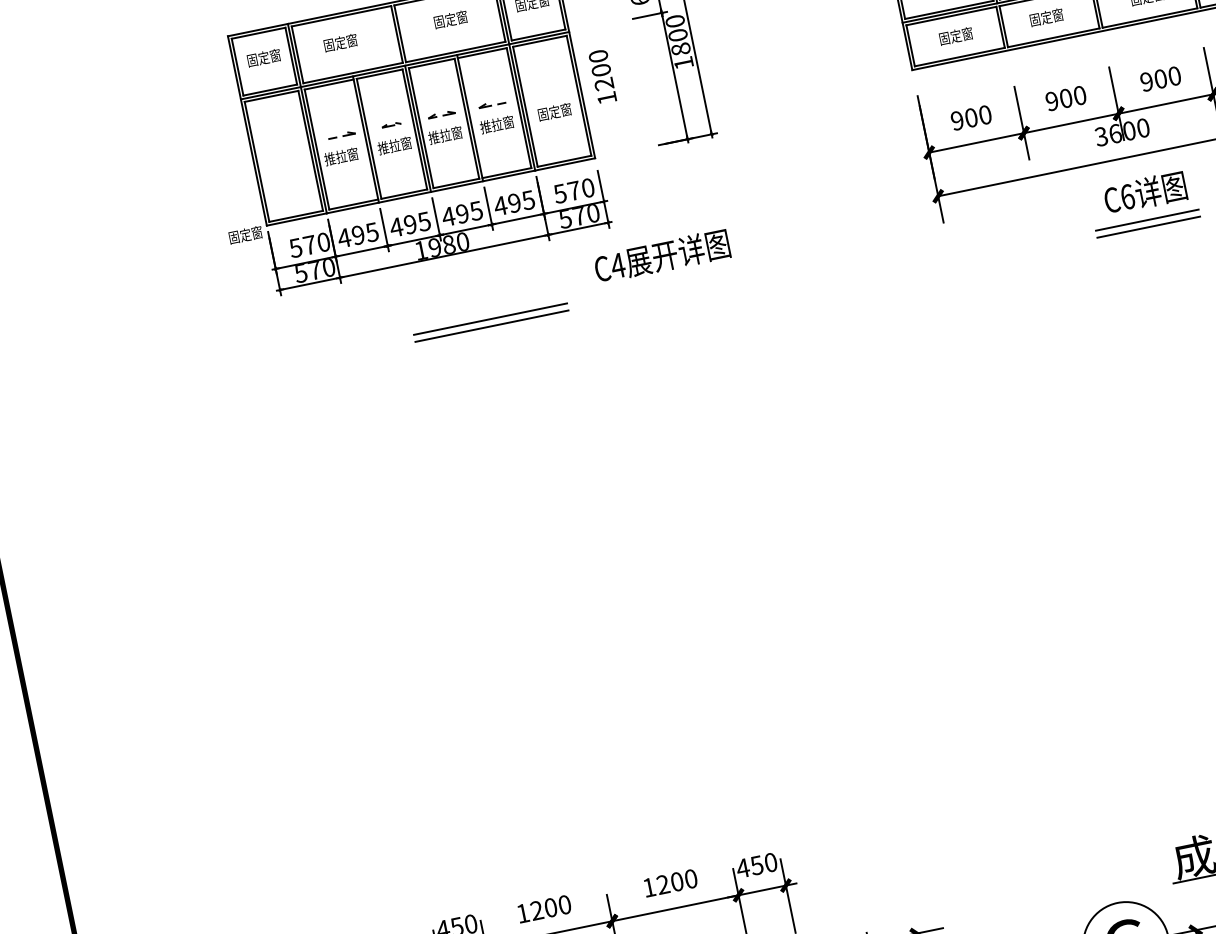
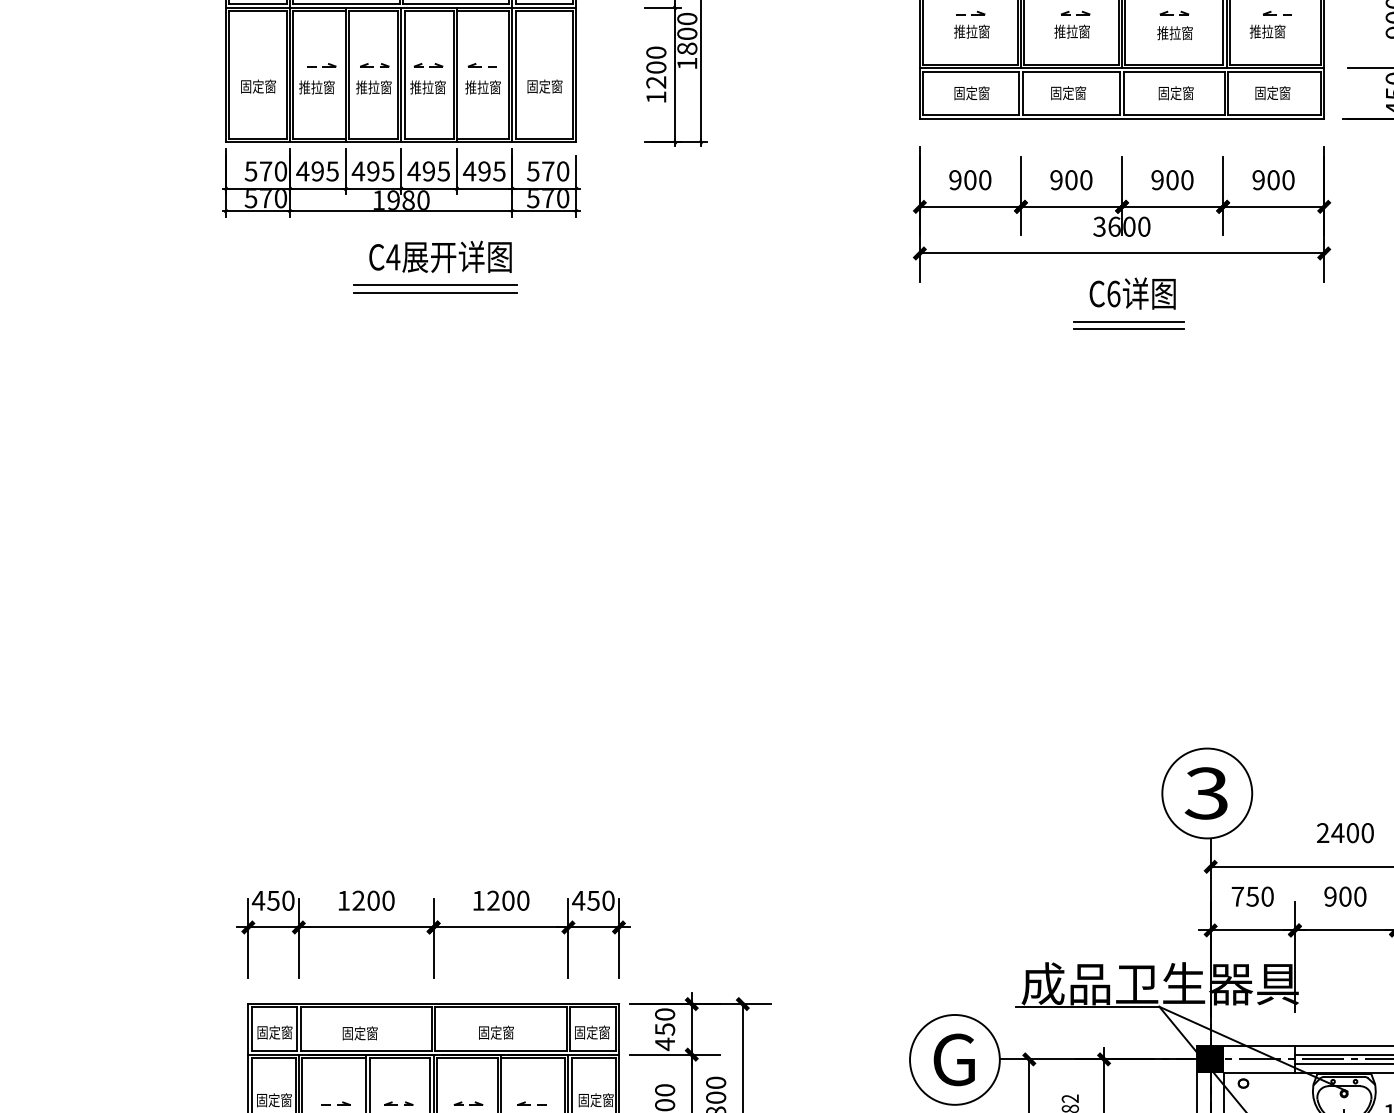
text: (602, 76) -> (656, 74), moved
part: (391, 125) -> (374, 65), size x1.43
text: (245, 234) -> (258, 86), moved
text: (662, 255) -> (440, 256), moved

